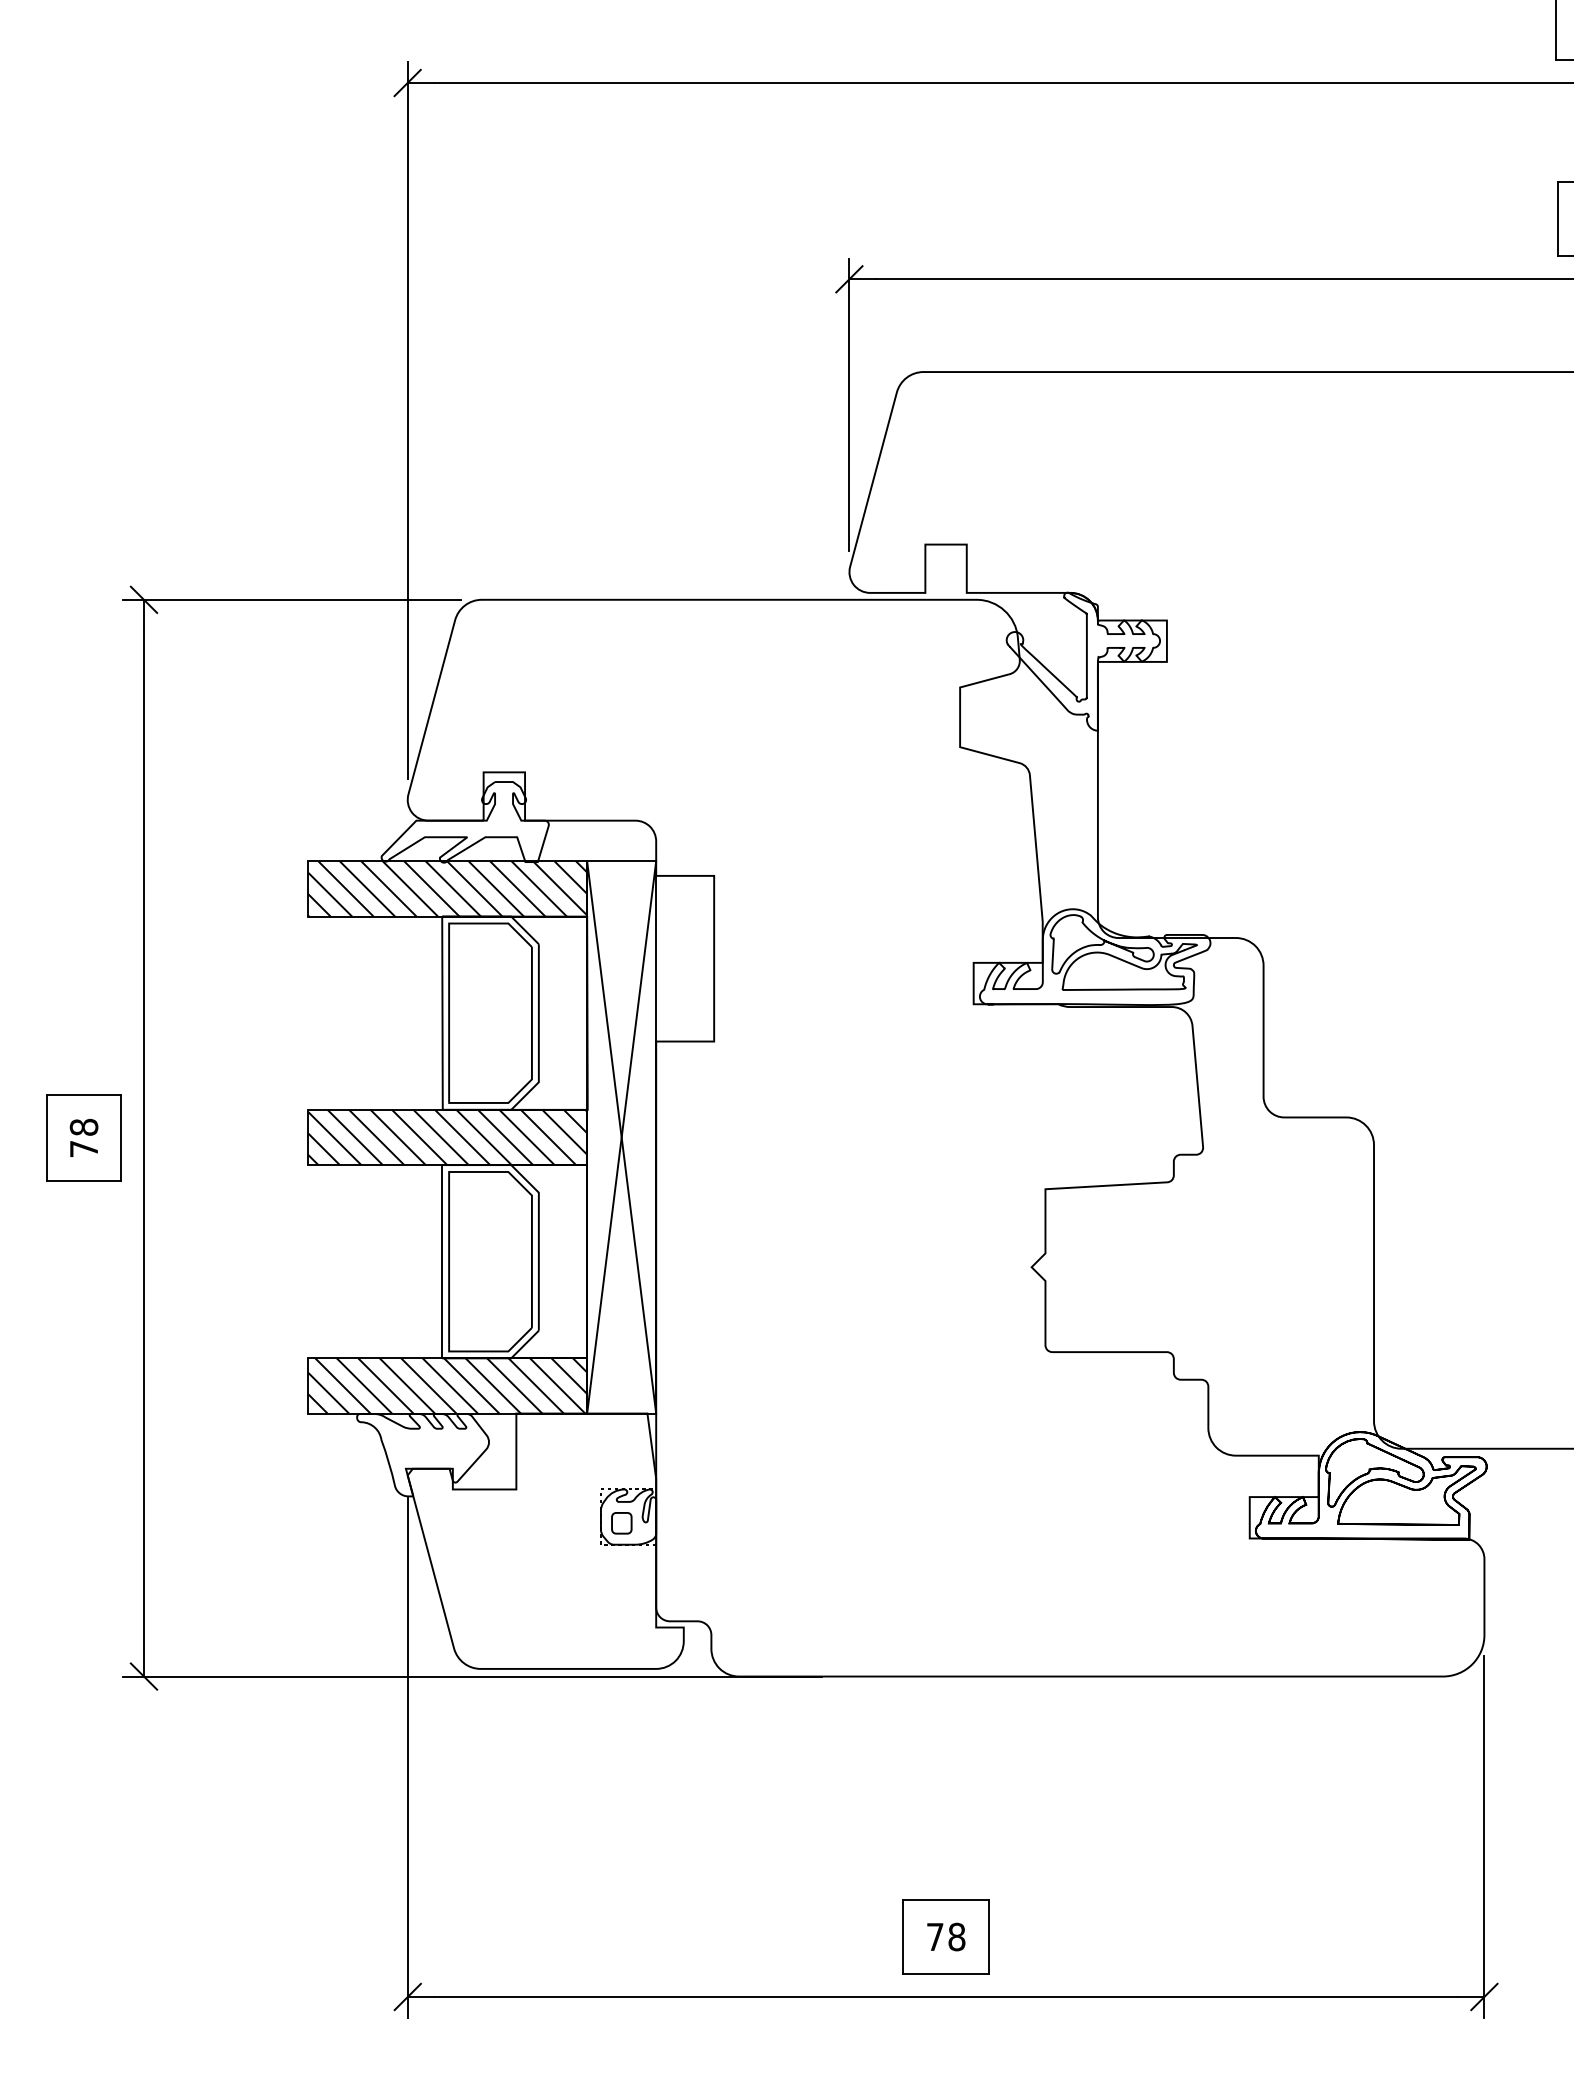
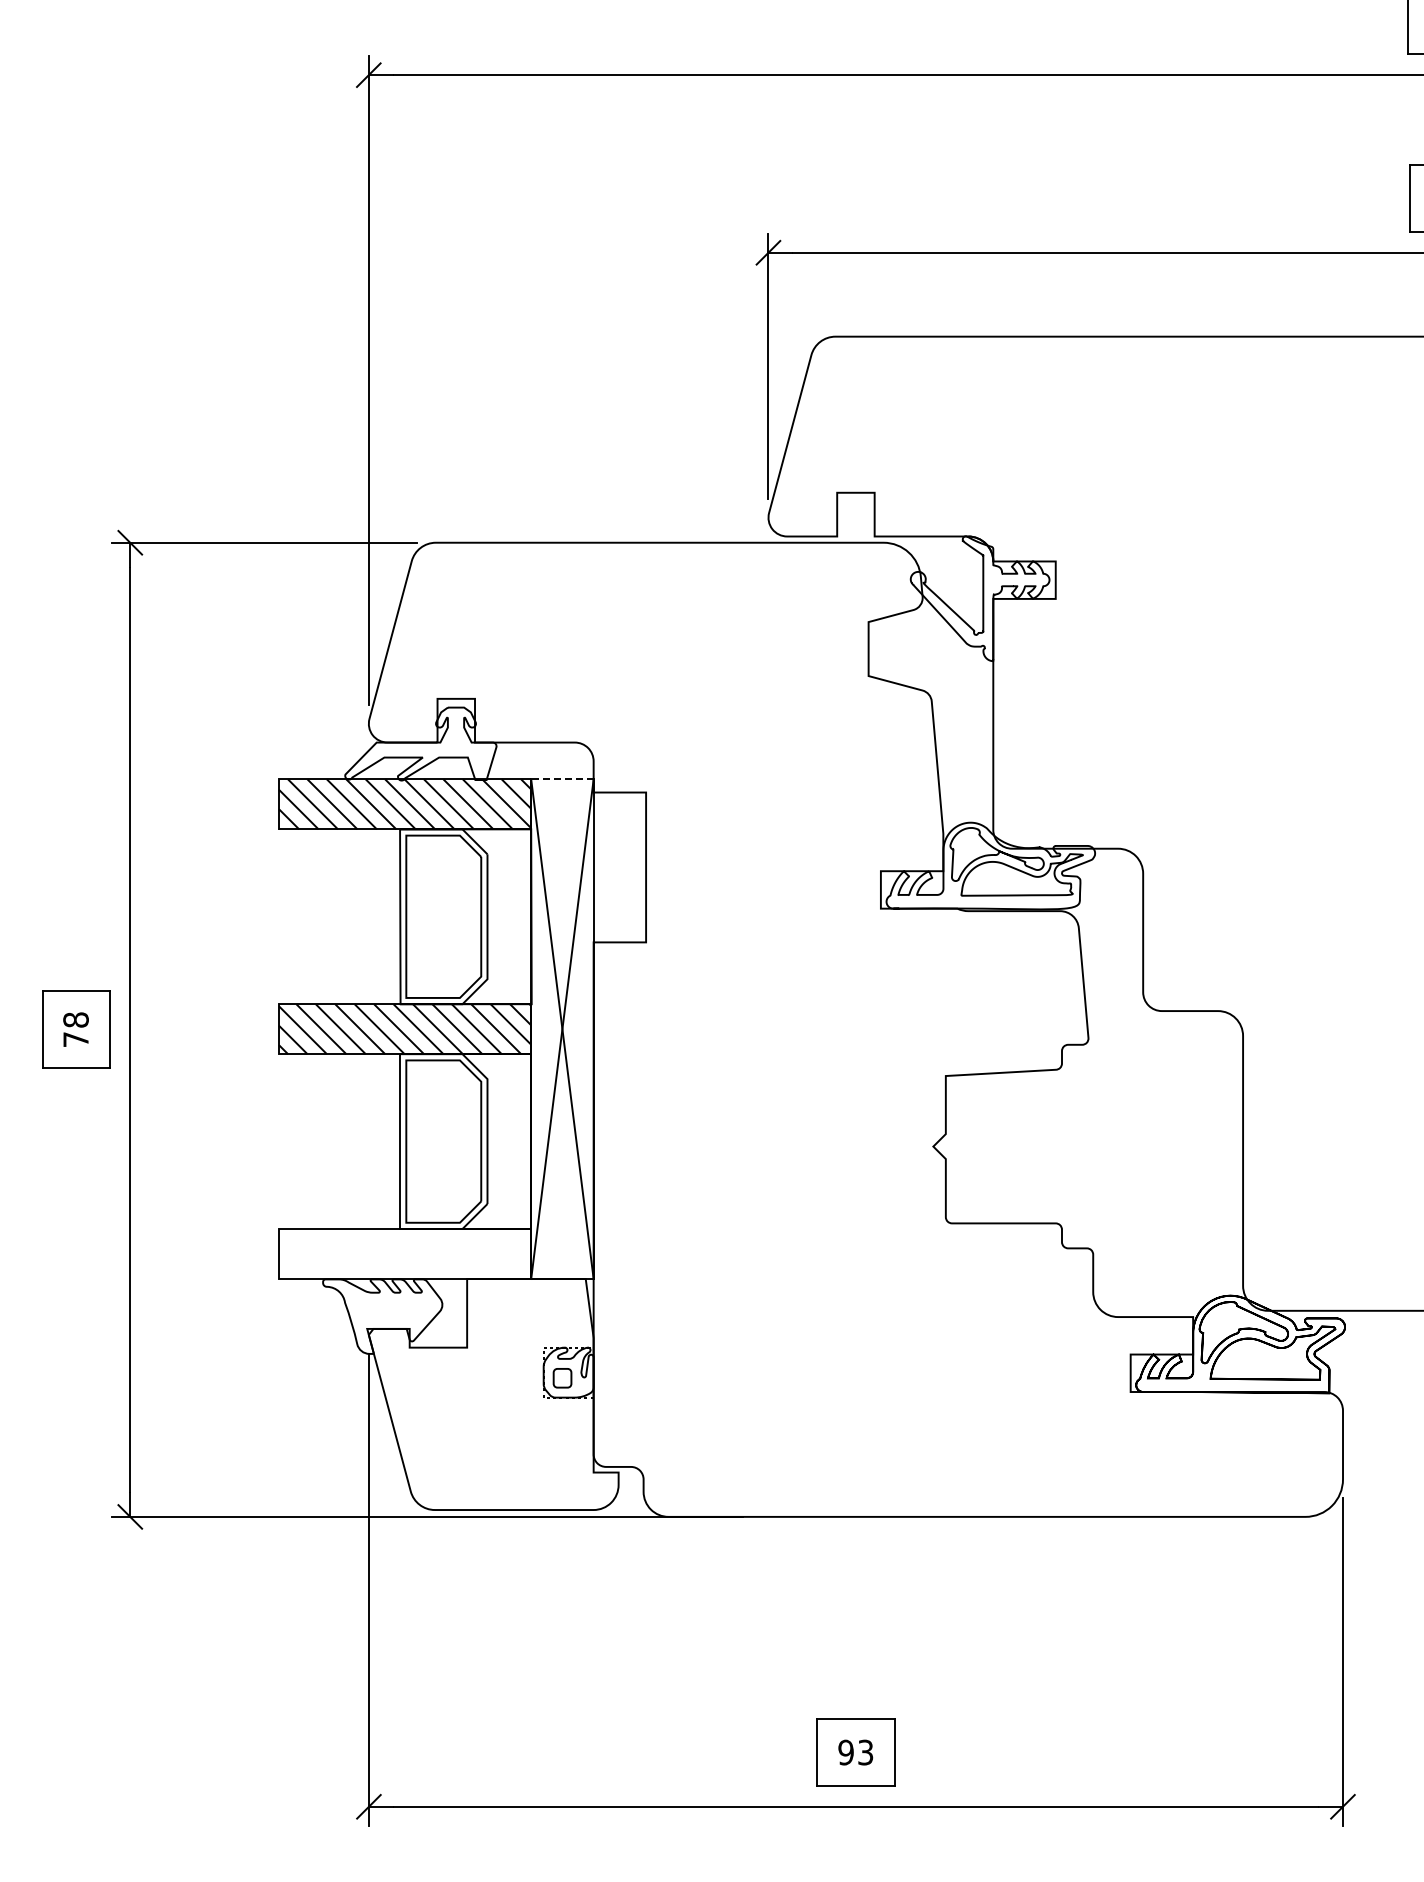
line: (620, 861) -> (561, 779), solid -> dashed
hatch: (448, 1385) -> (405, 1253), removed
text: (945, 1936) -> (855, 1752), 78 -> 93

